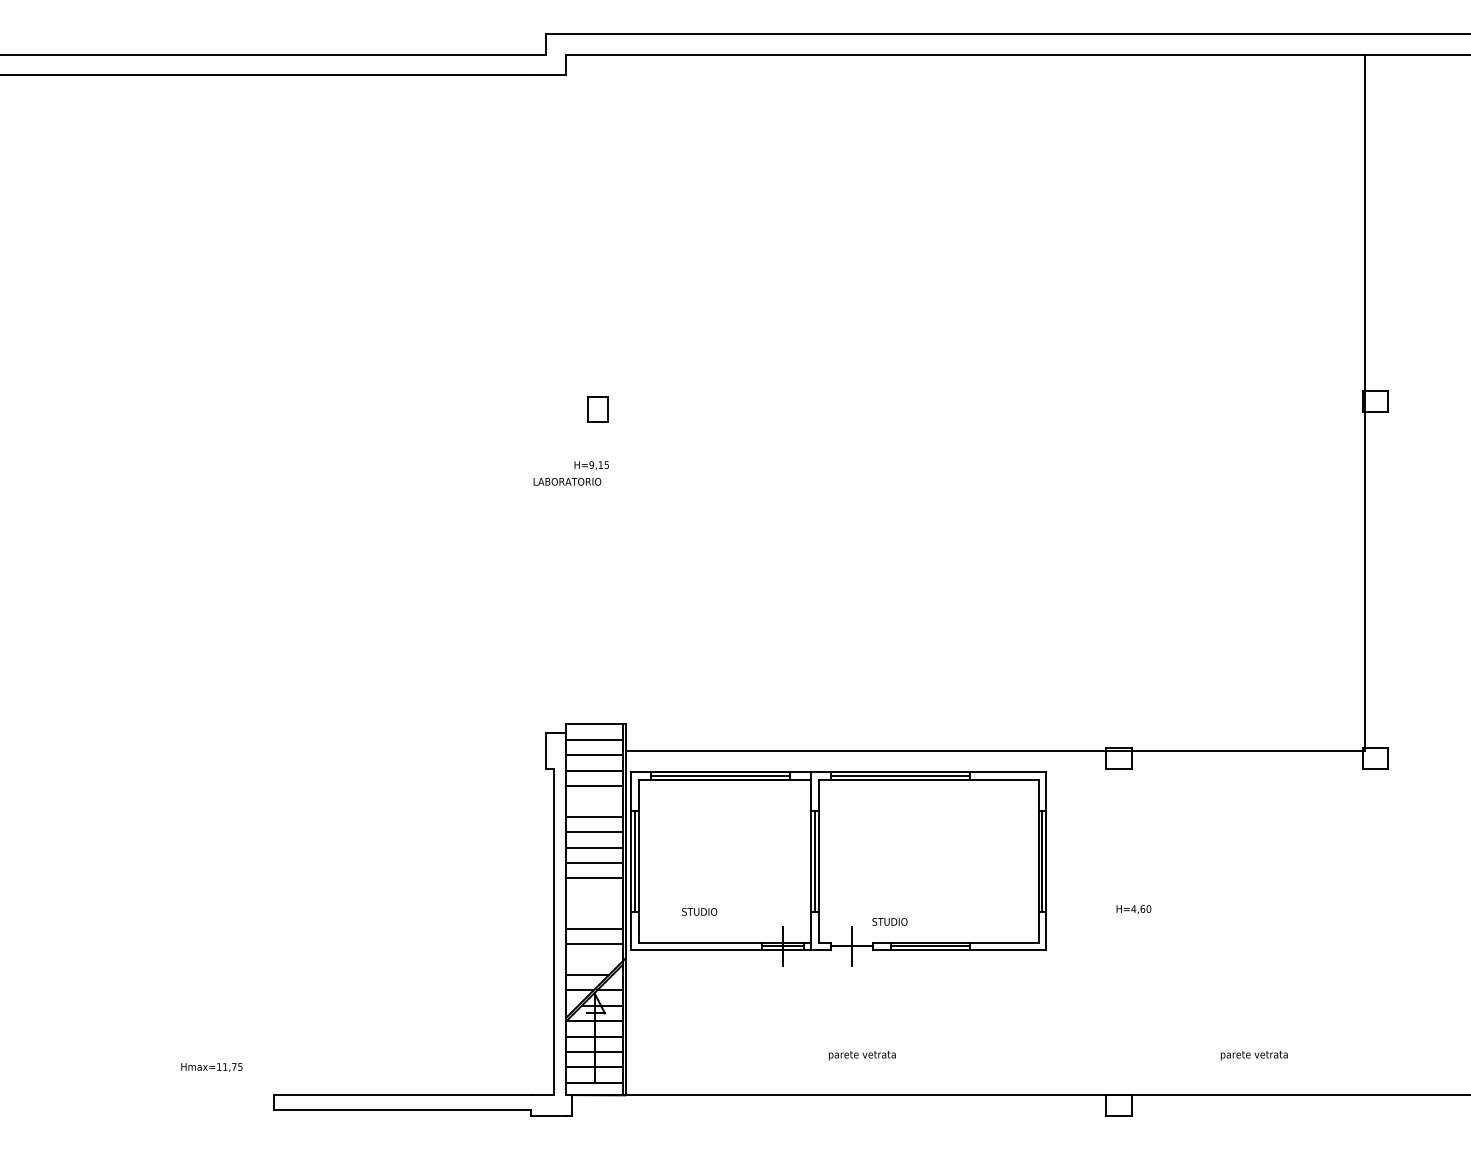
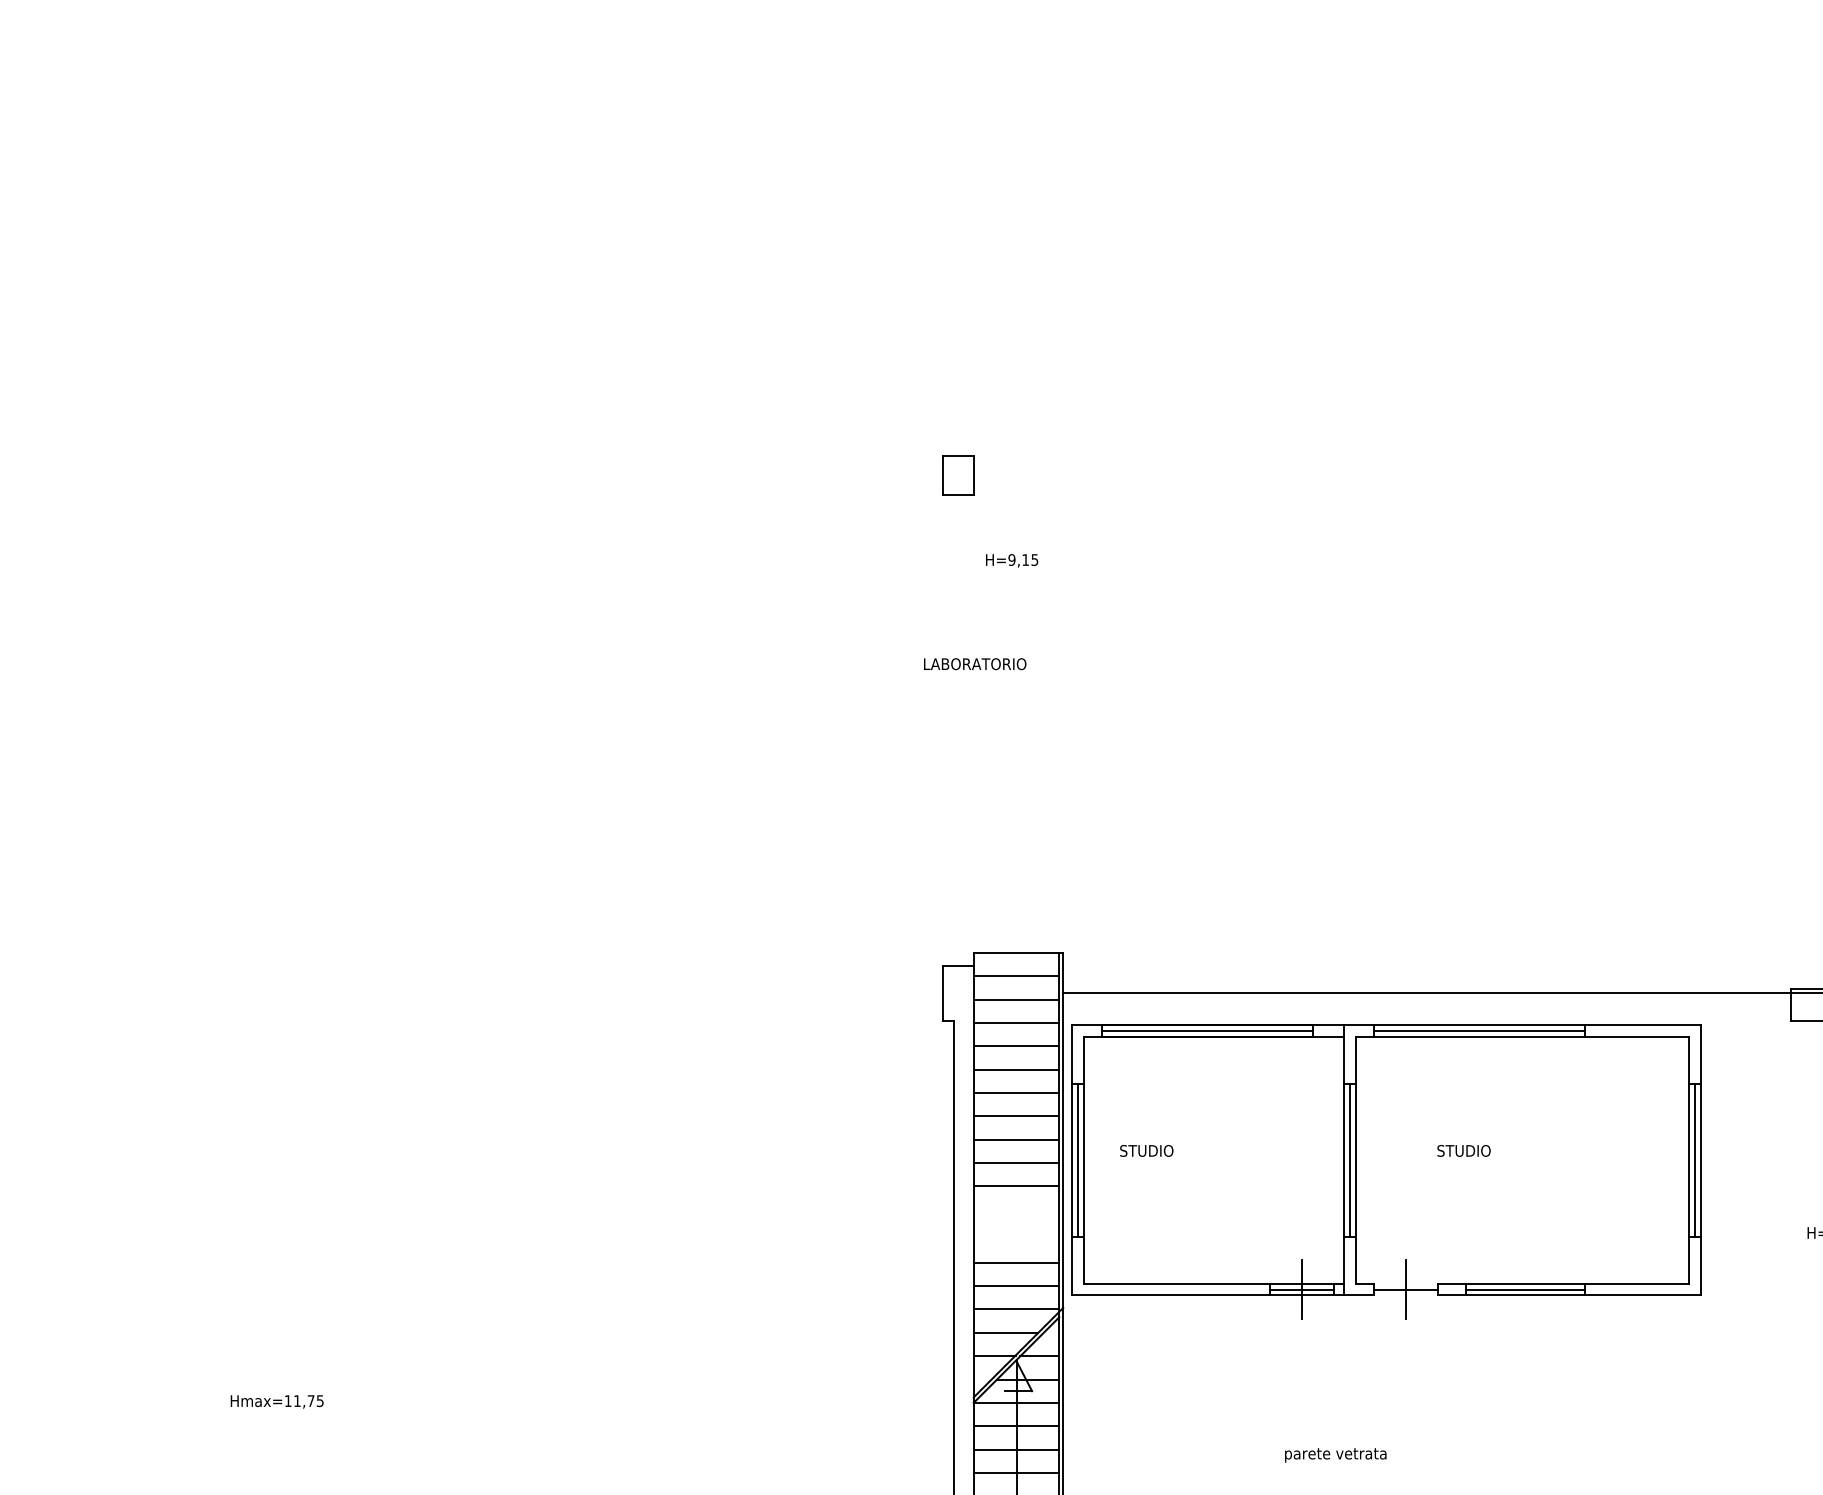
part: (597, 409) -> (957, 475), moved
text: (567, 481) -> (975, 663), moved
line: (594, 801) -> (1016, 1069), added
text: (699, 911) -> (1146, 1150), moved
text: (889, 921) -> (1463, 1150), moved
line: (594, 959) -> (1016, 1309), added
text: (862, 1055) -> (1335, 1454), moved
text: (211, 1067) -> (276, 1401), moved

